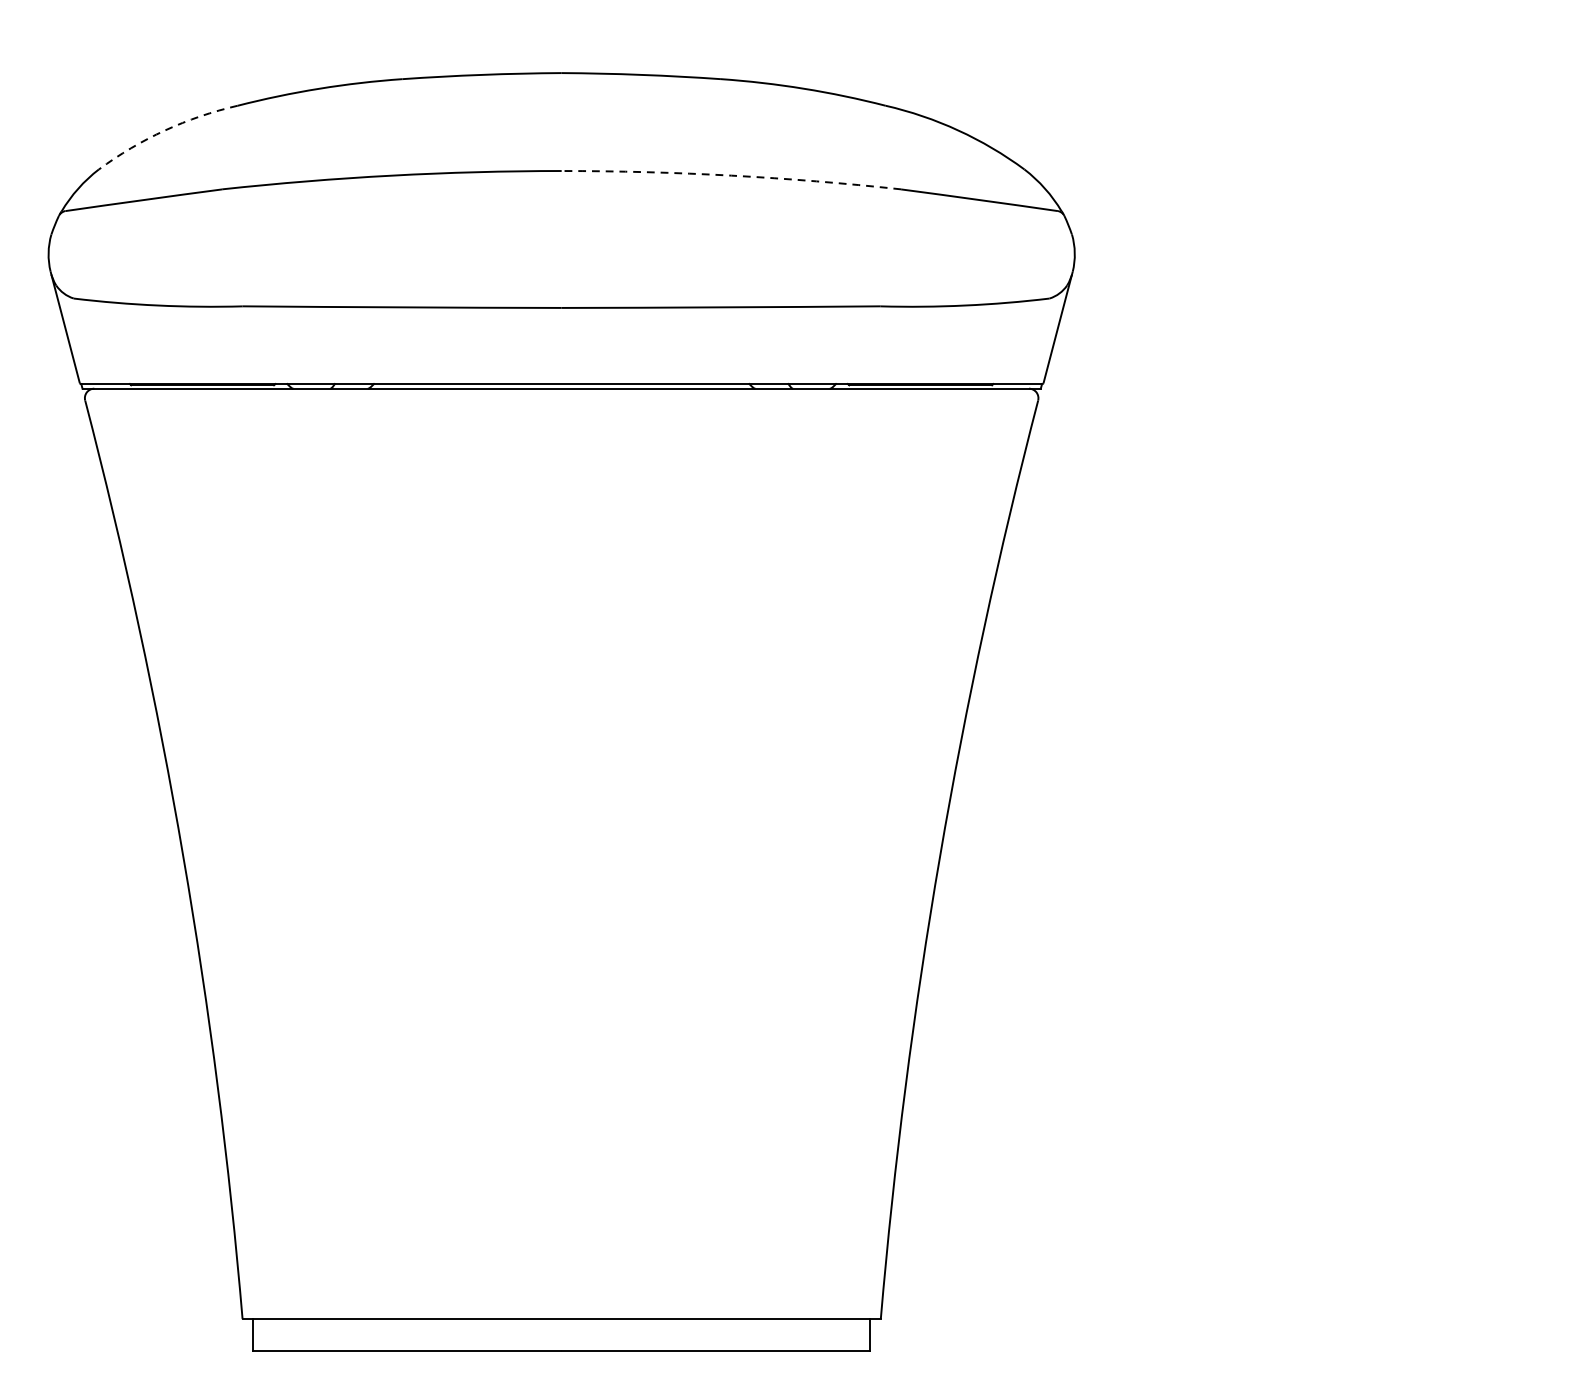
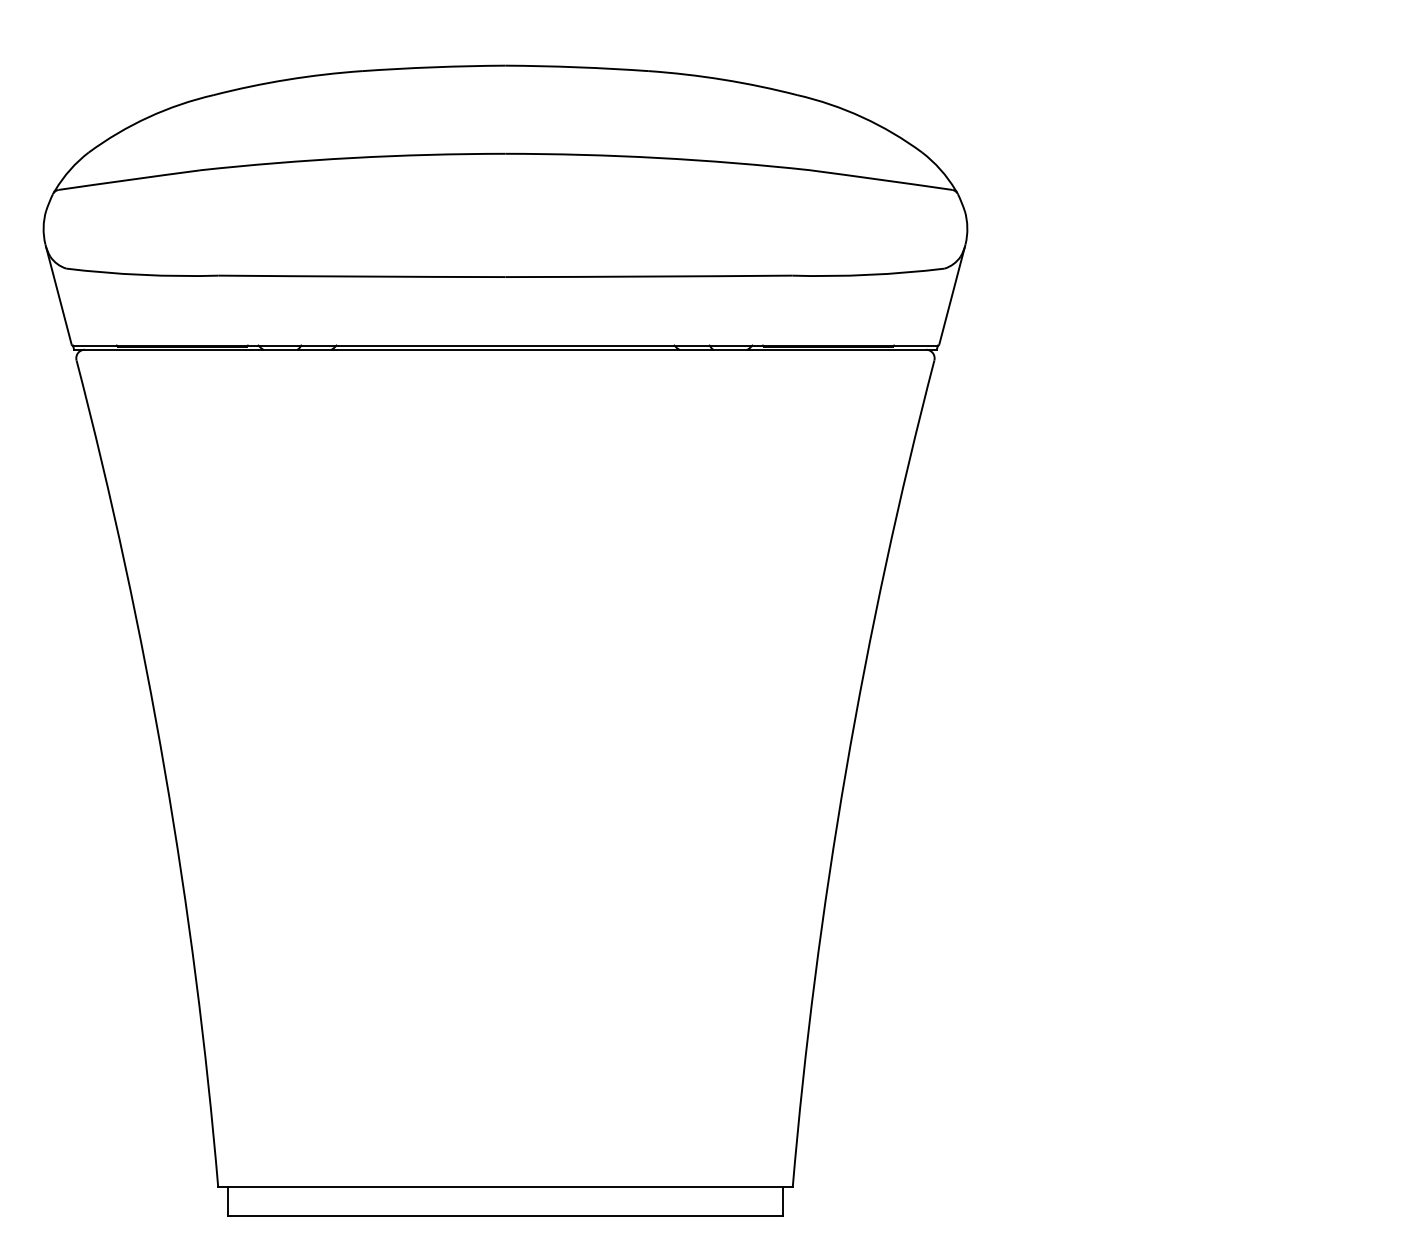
arc: (165, 130) -> (148, 117), dashed -> solid
arc: (731, 175) -> (658, 157), dashed -> solid

